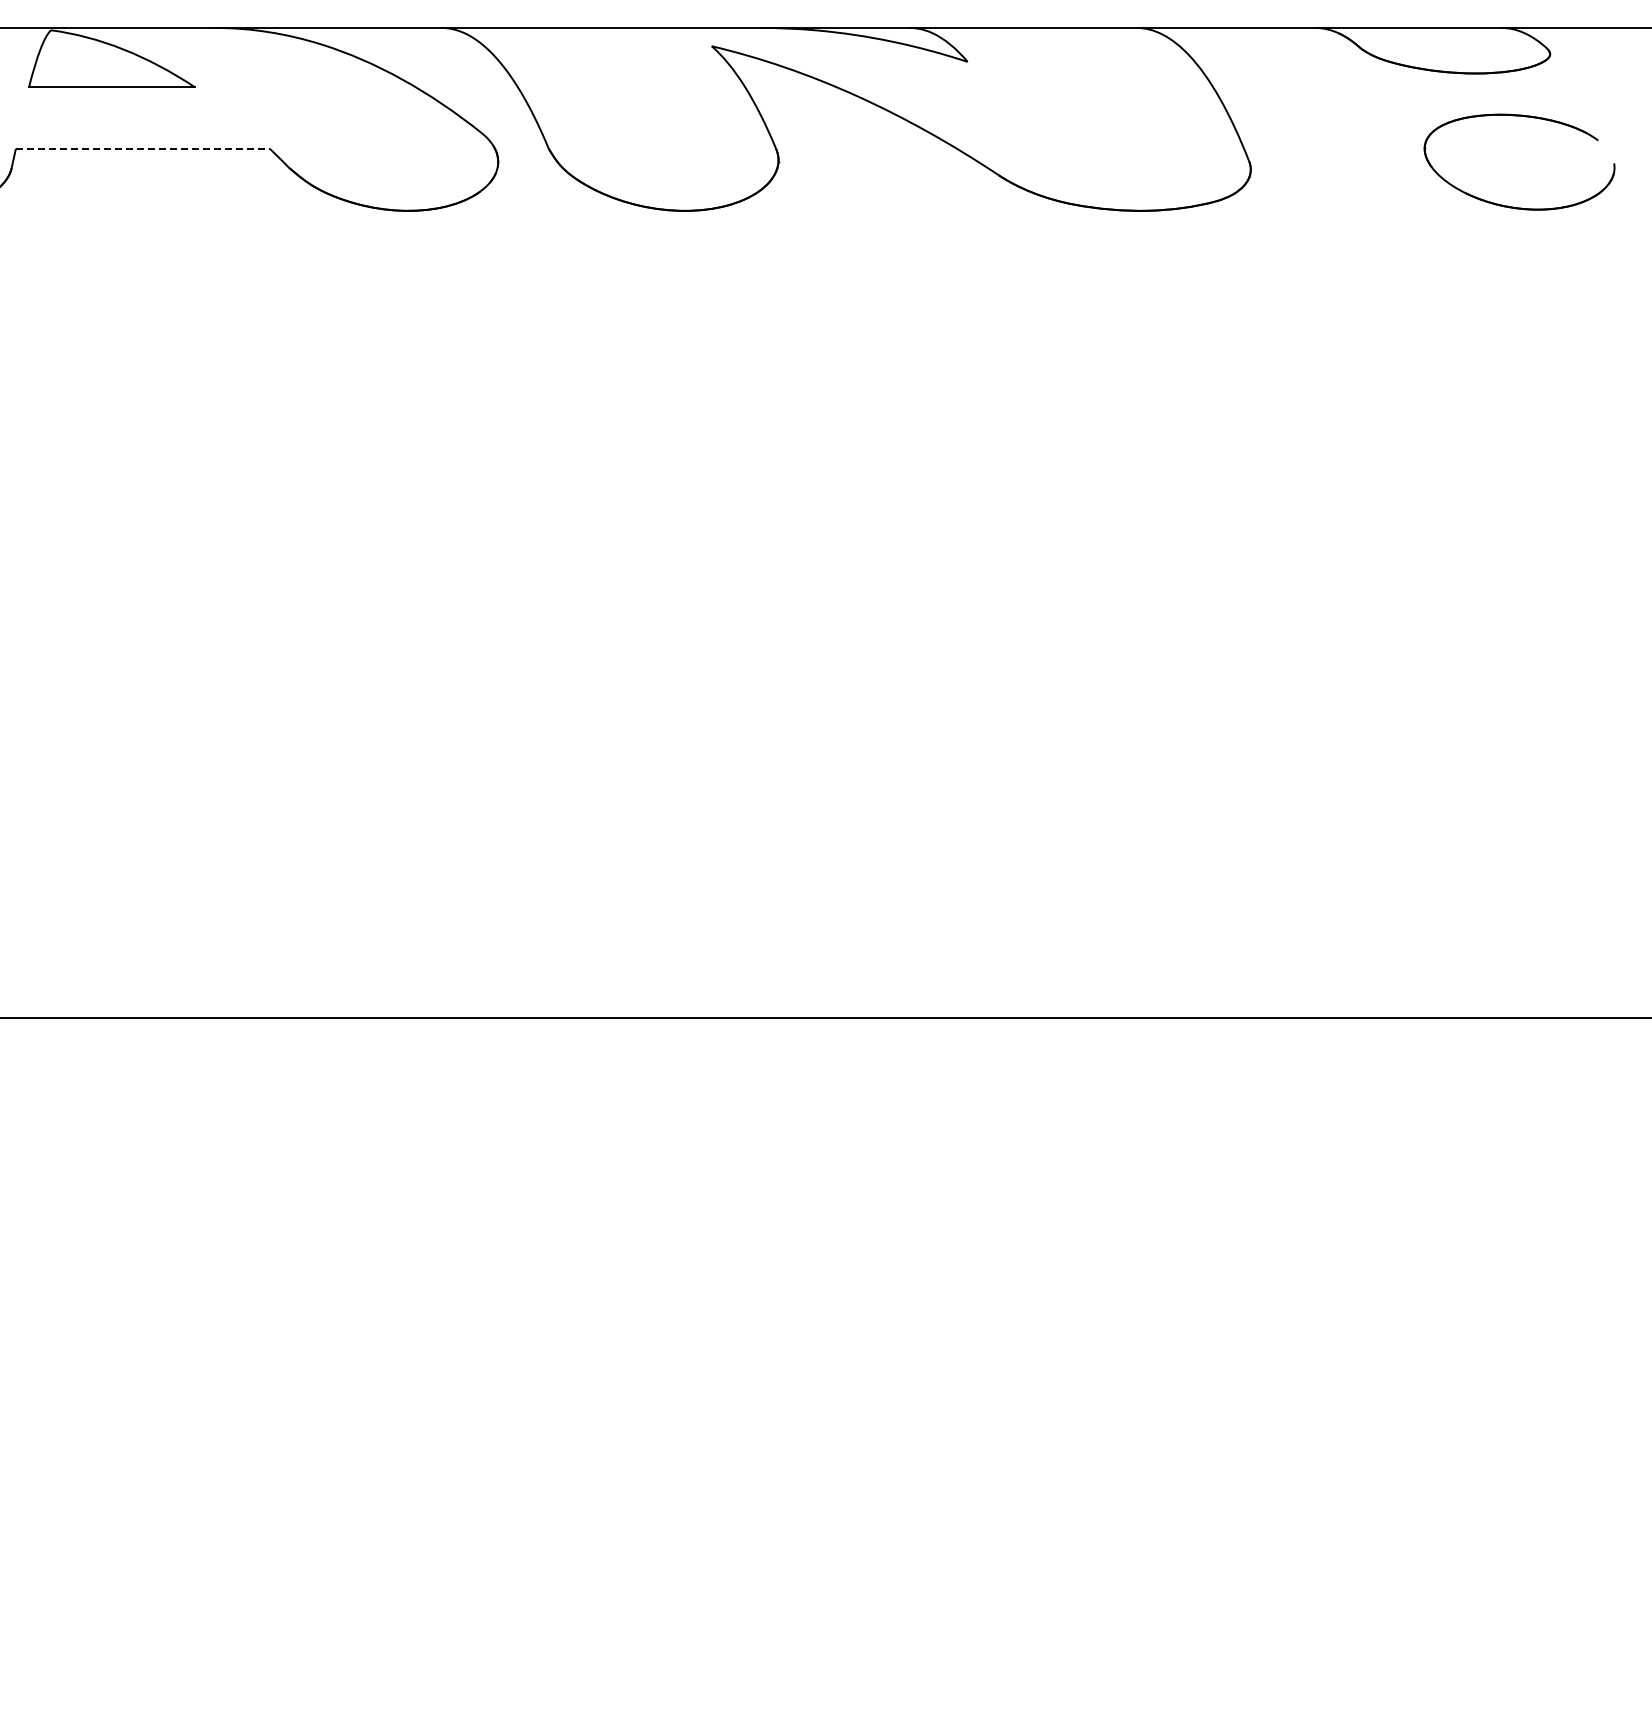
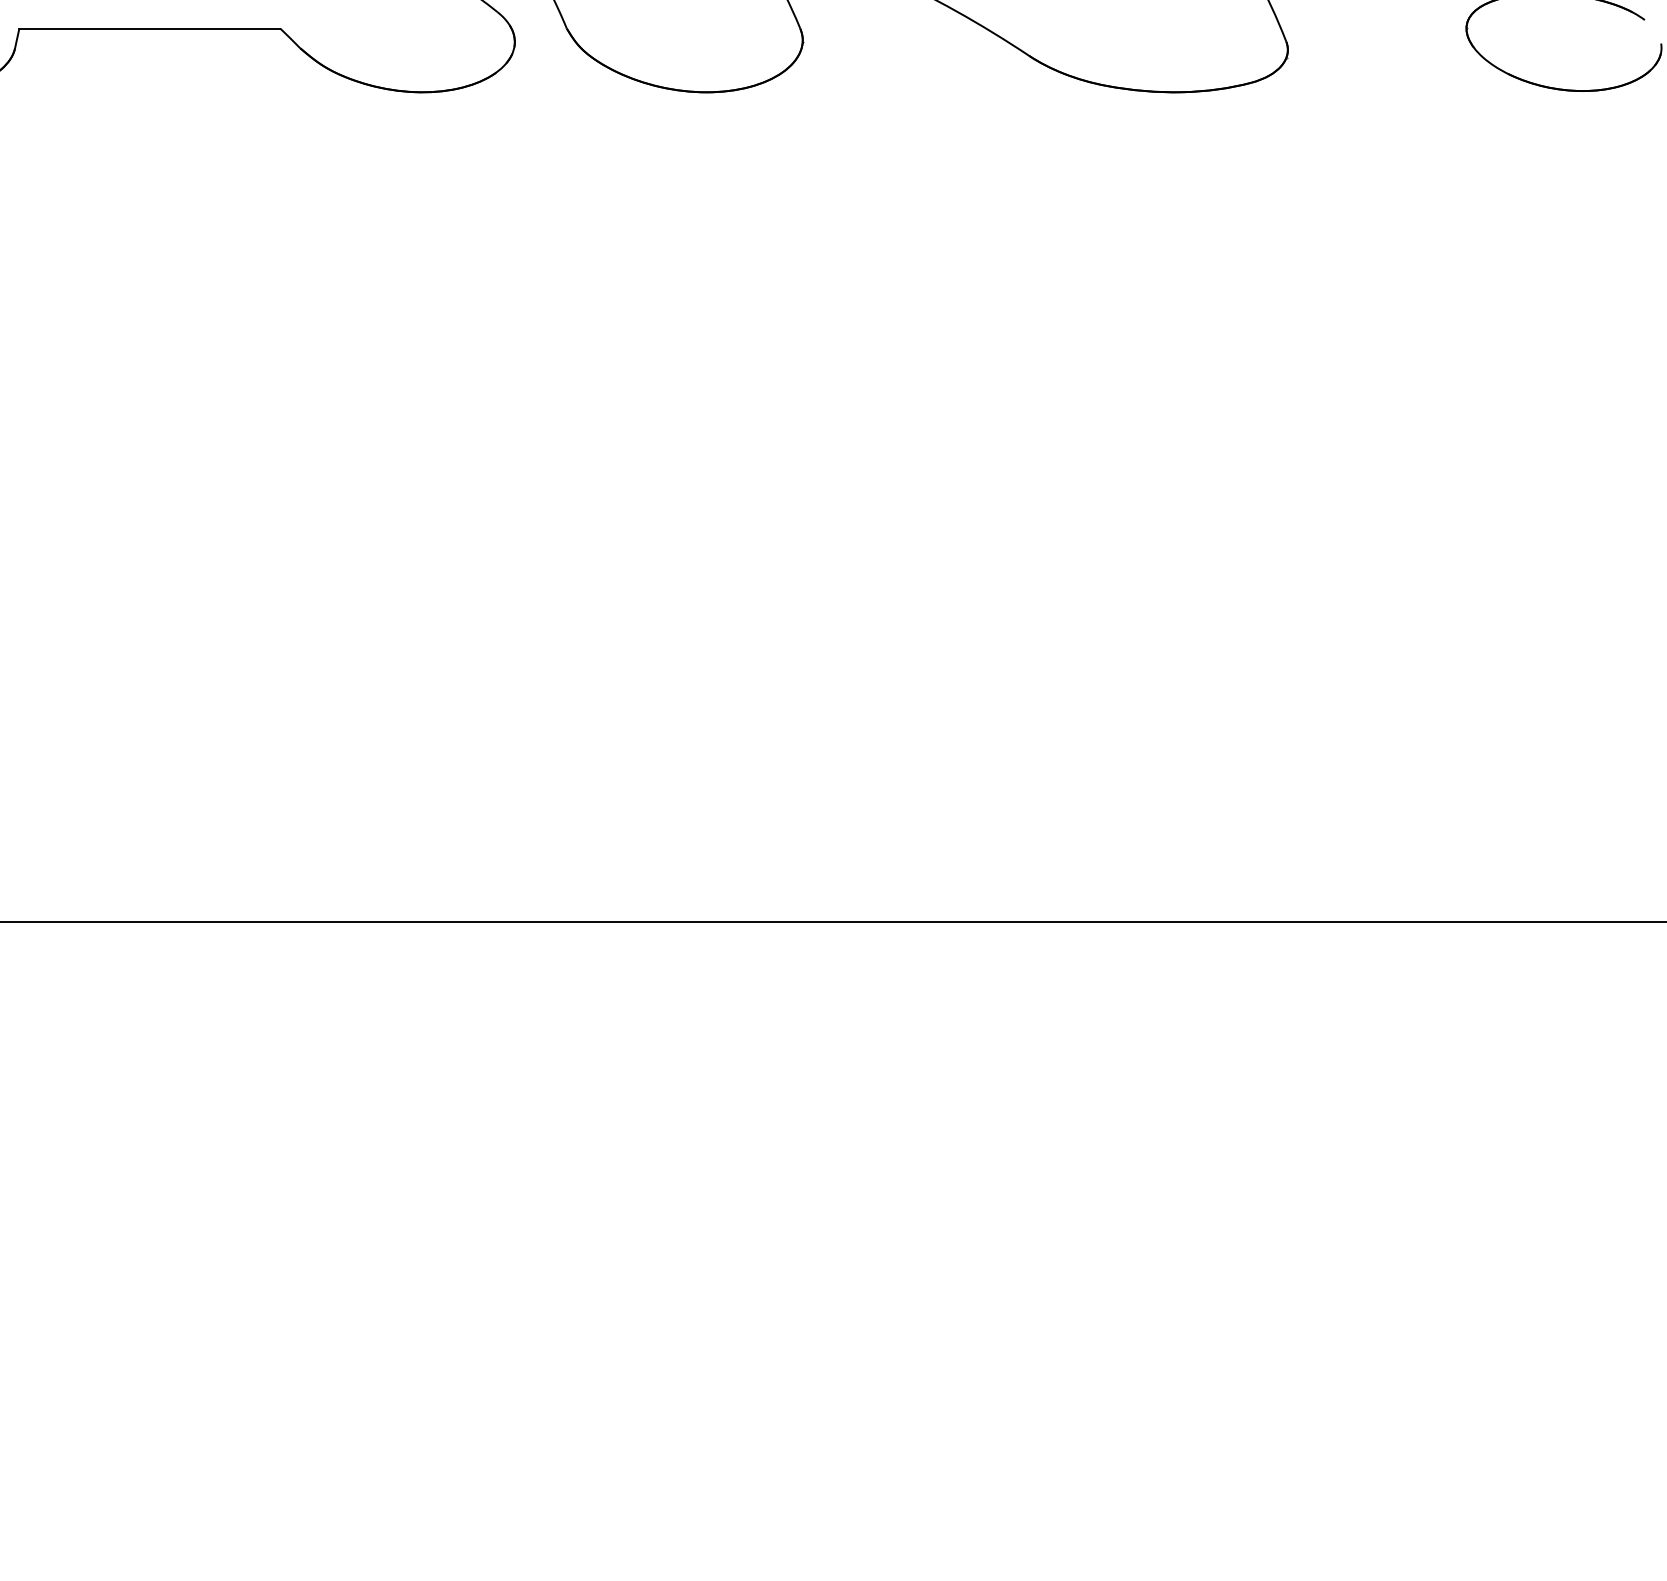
line: (142, 148) -> (149, 28), dashed -> solid

